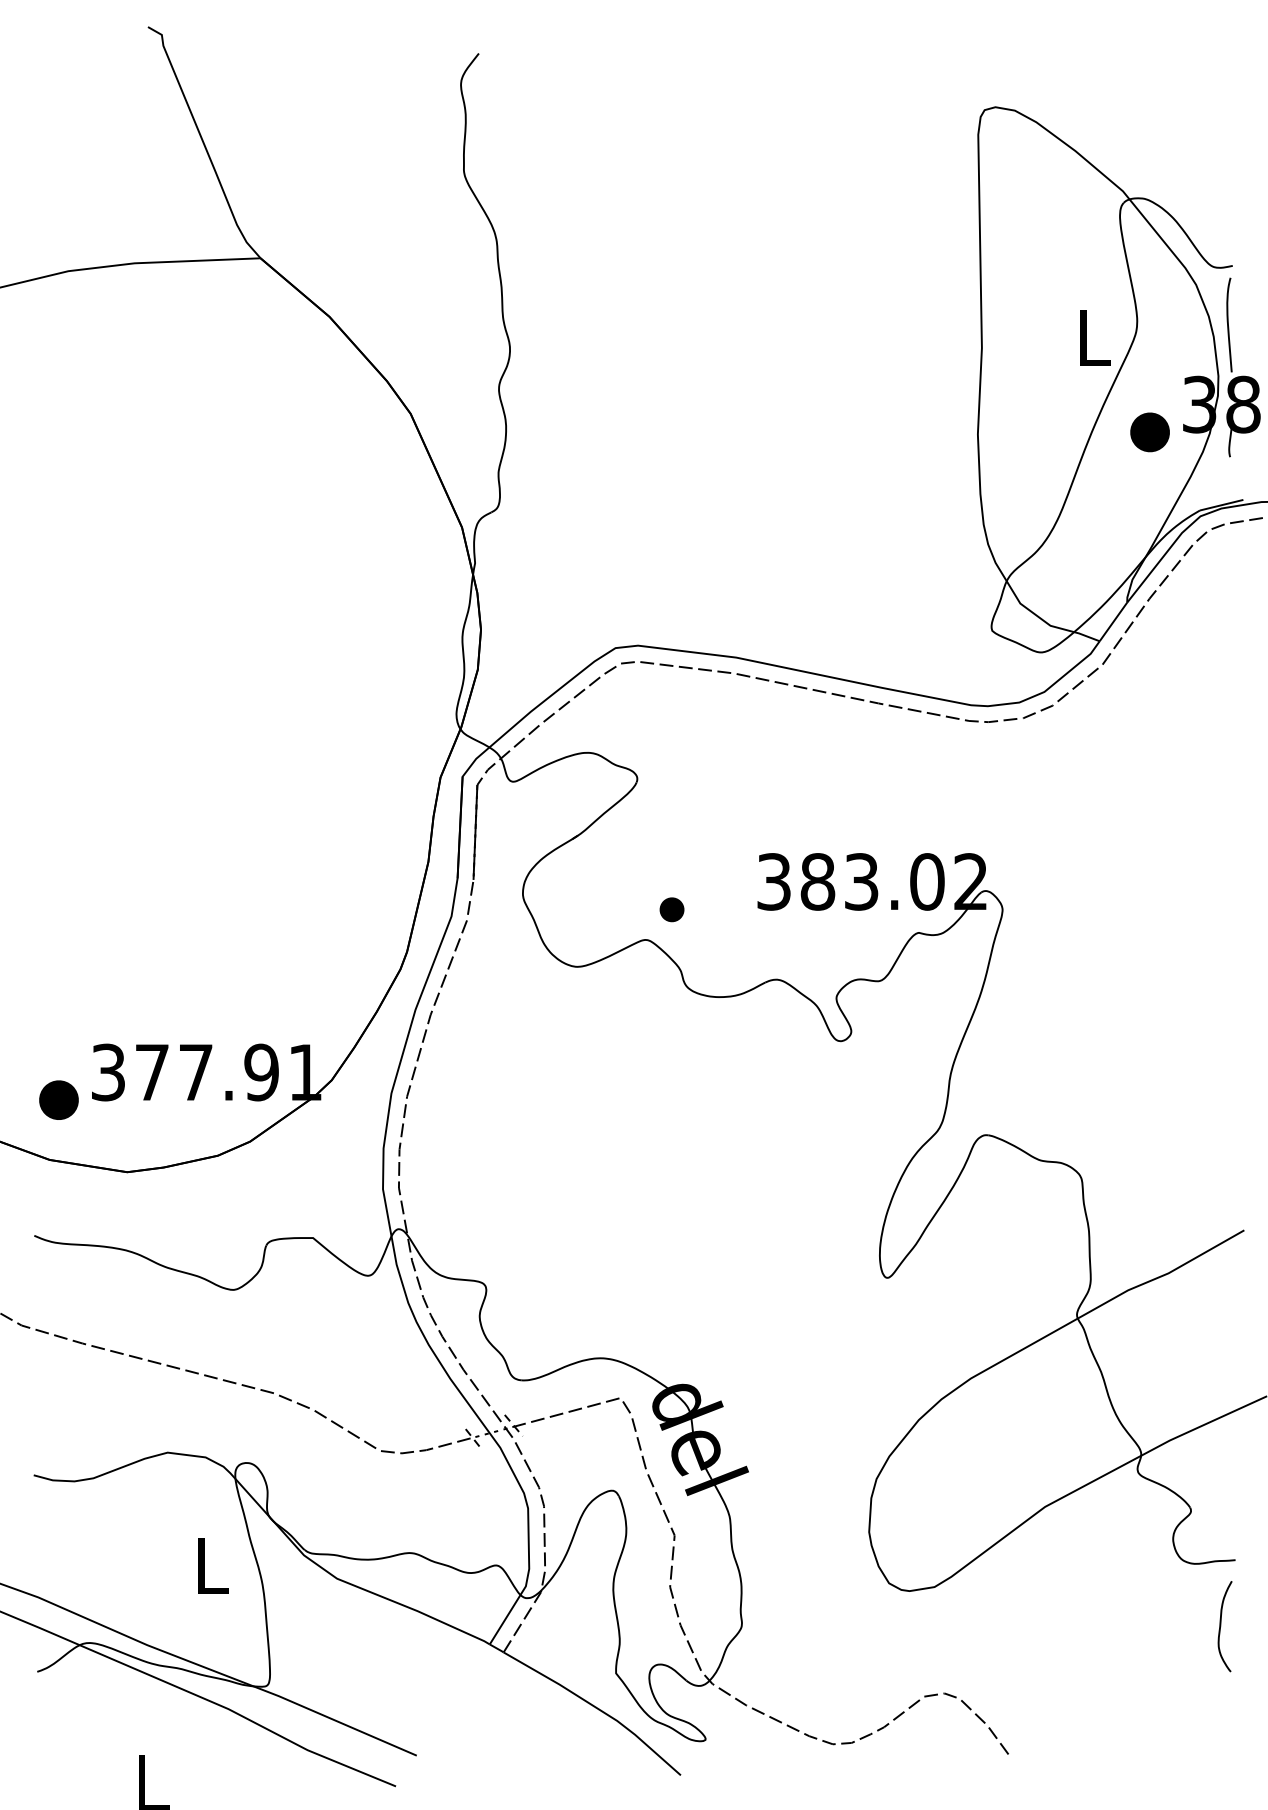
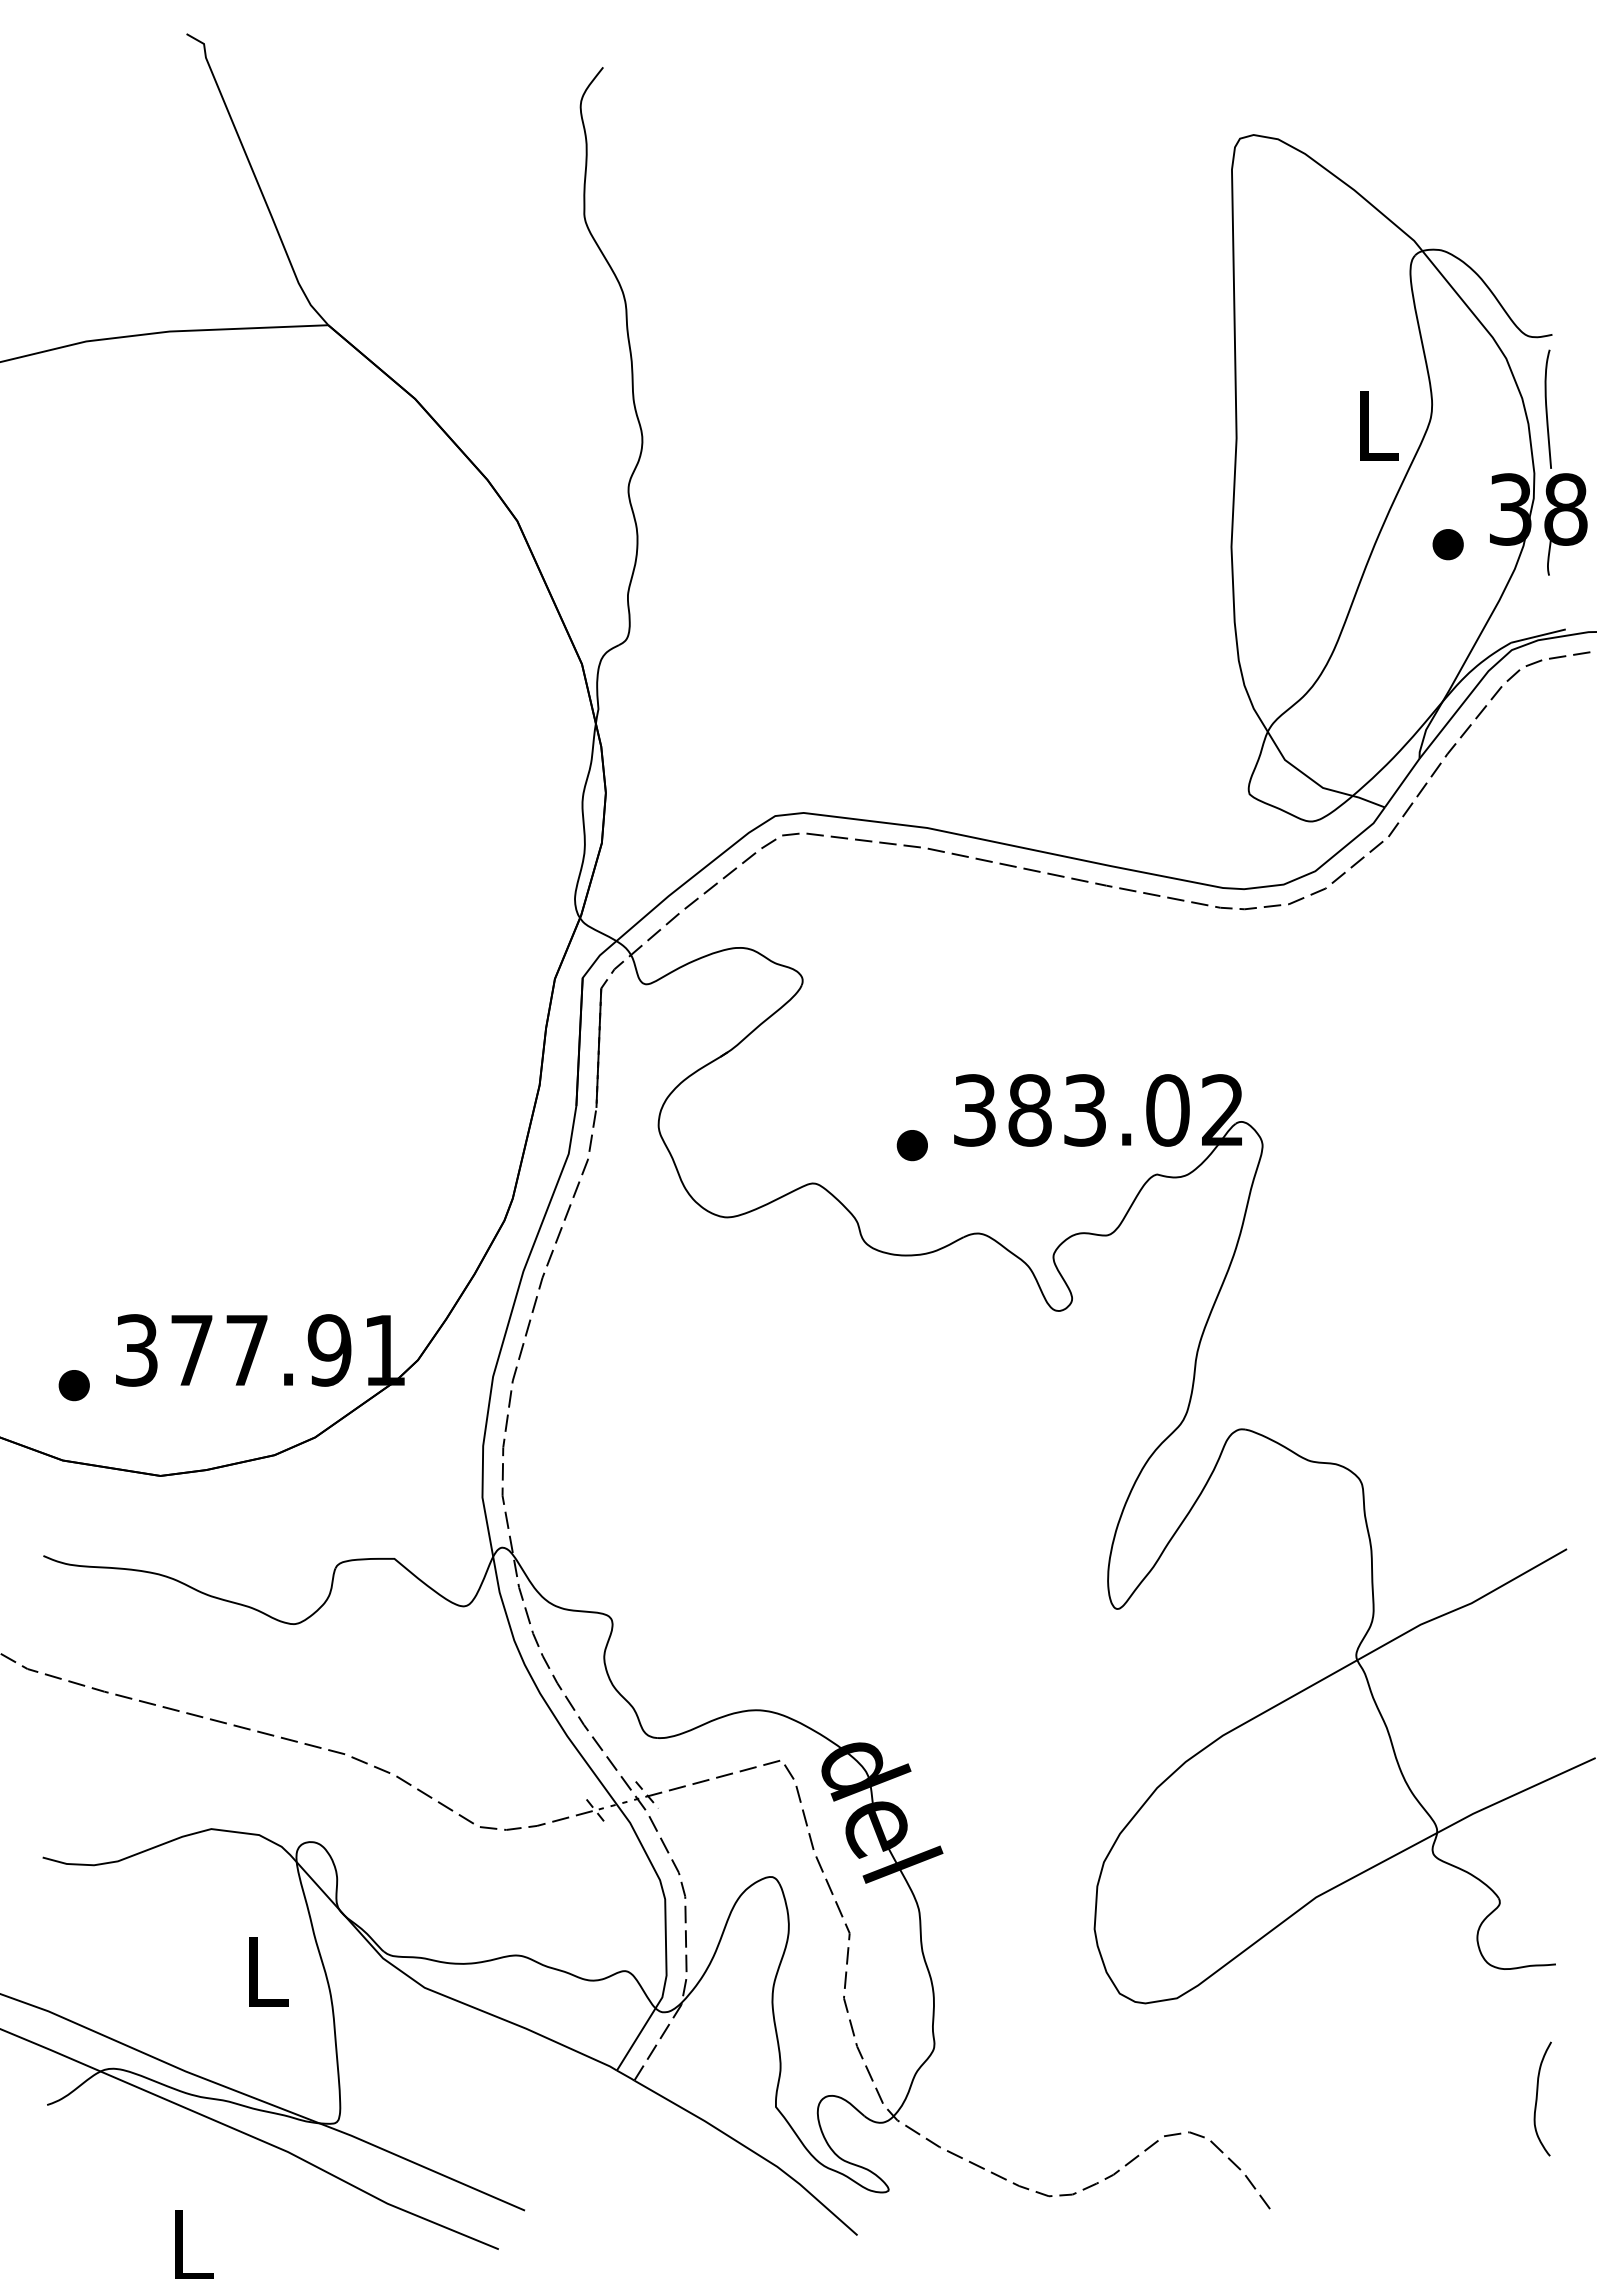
part: (1149, 432) -> (1447, 544), size x0.62
part: (671, 909) -> (911, 1145), moved
part: (58, 1100) -> (73, 1385), size x0.62
curve: (1220, 1626) -> (1537, 2098), moved

